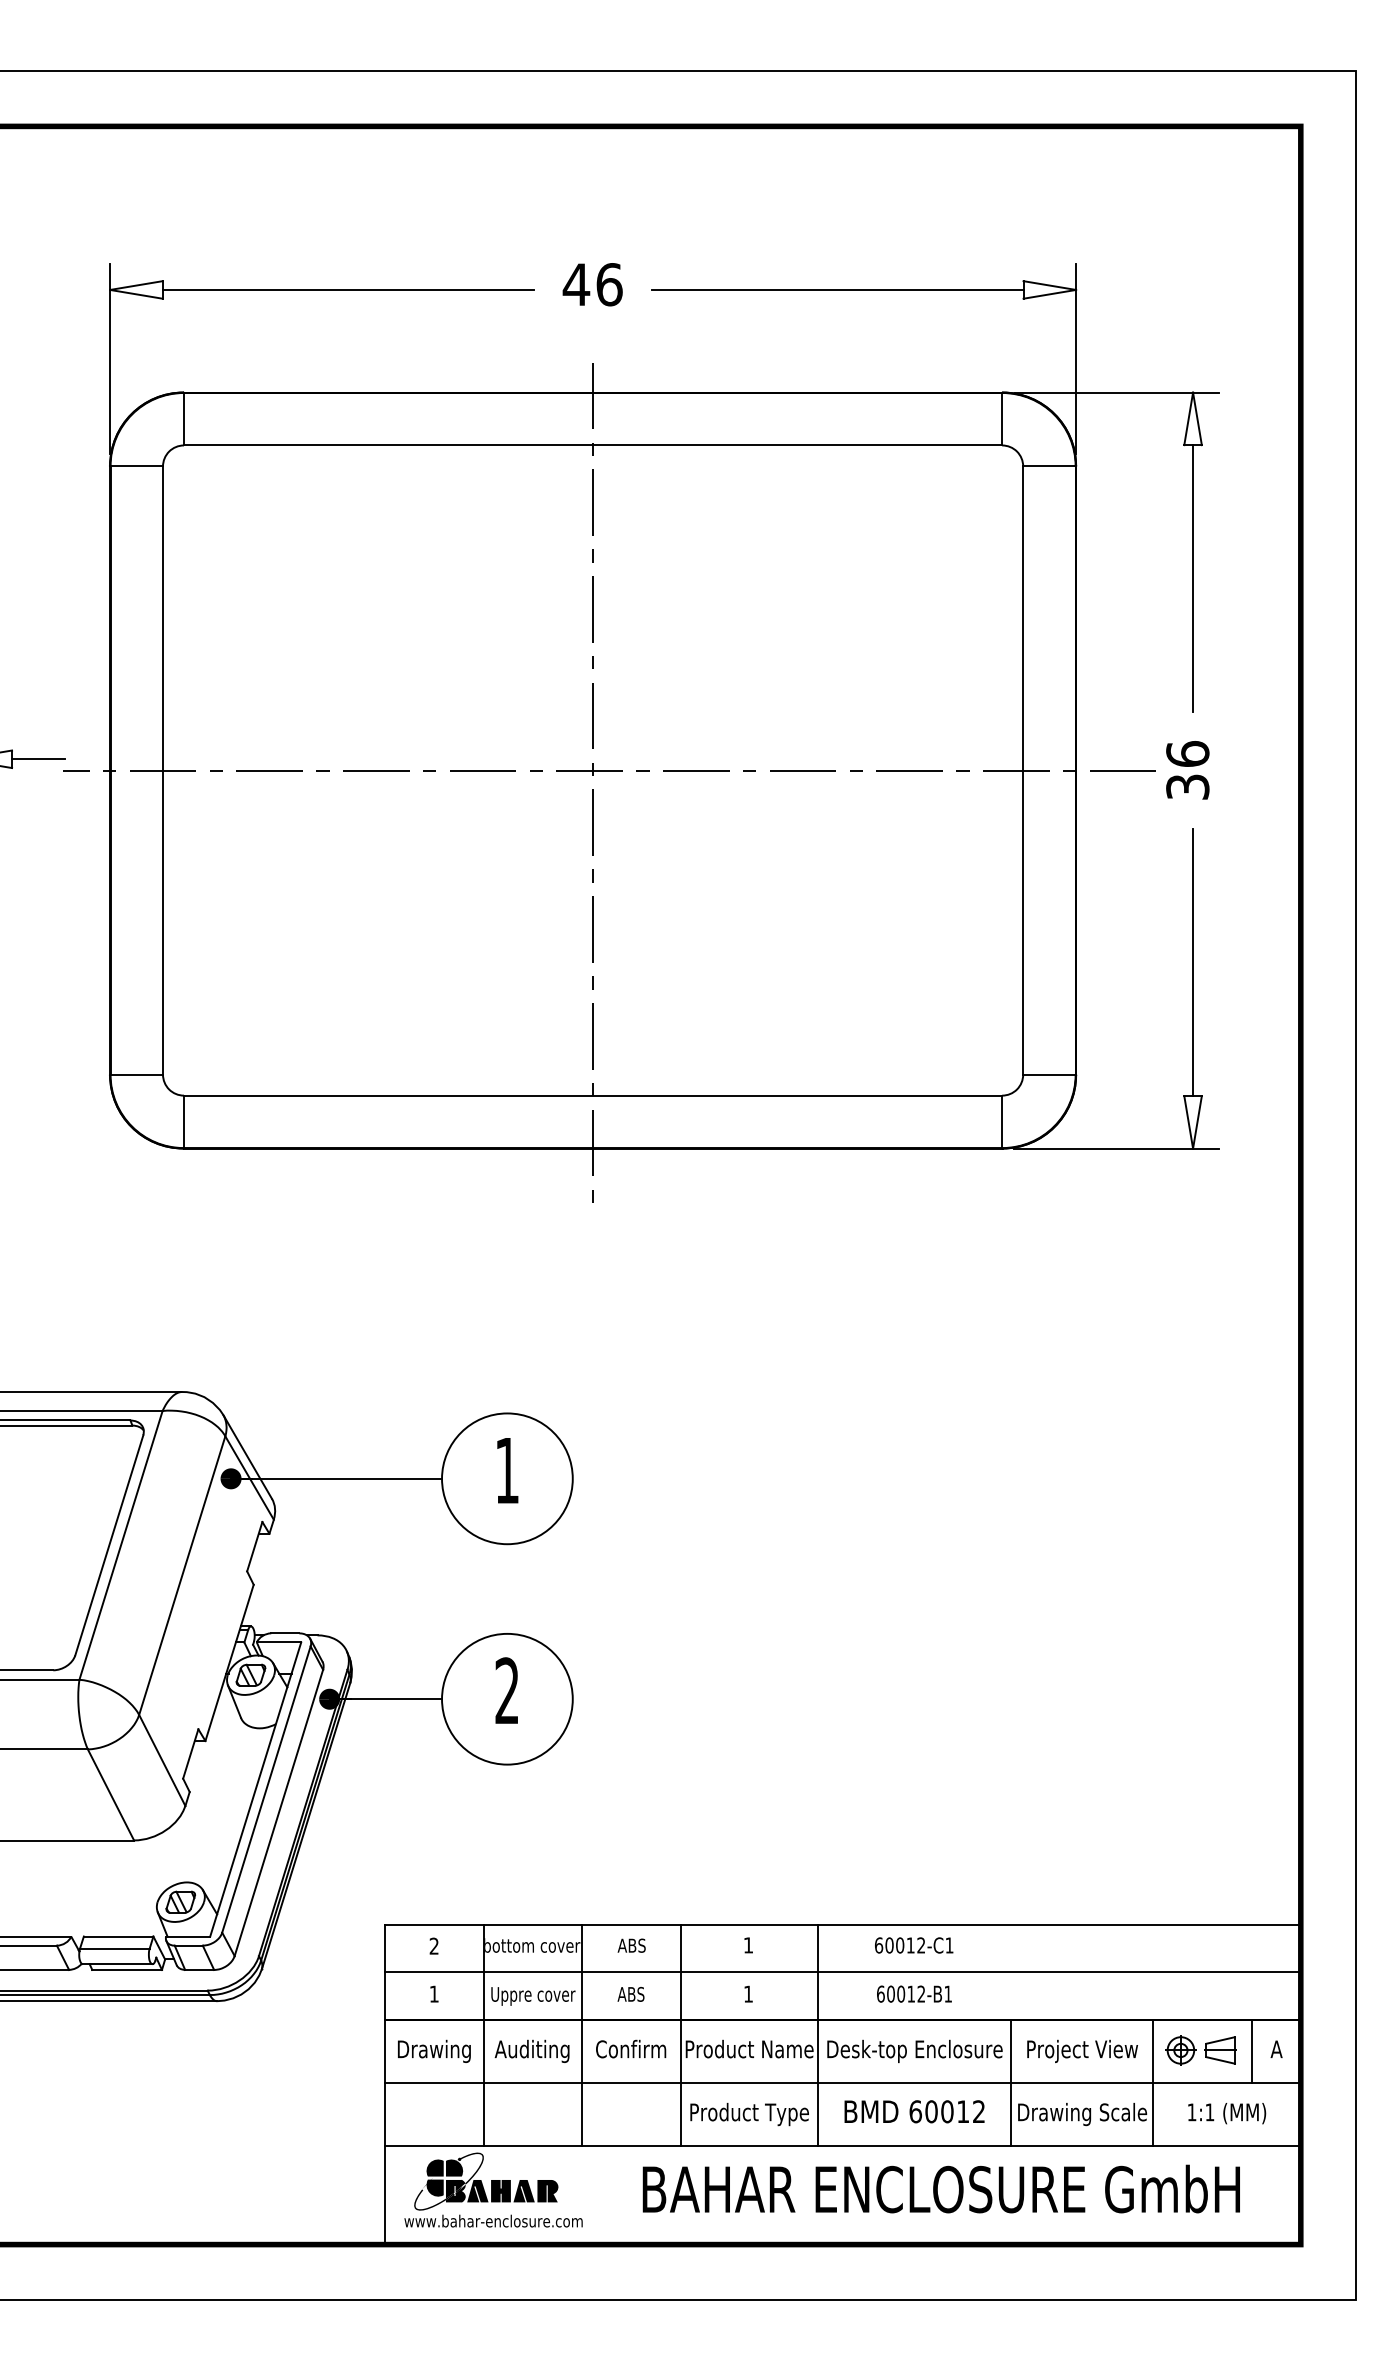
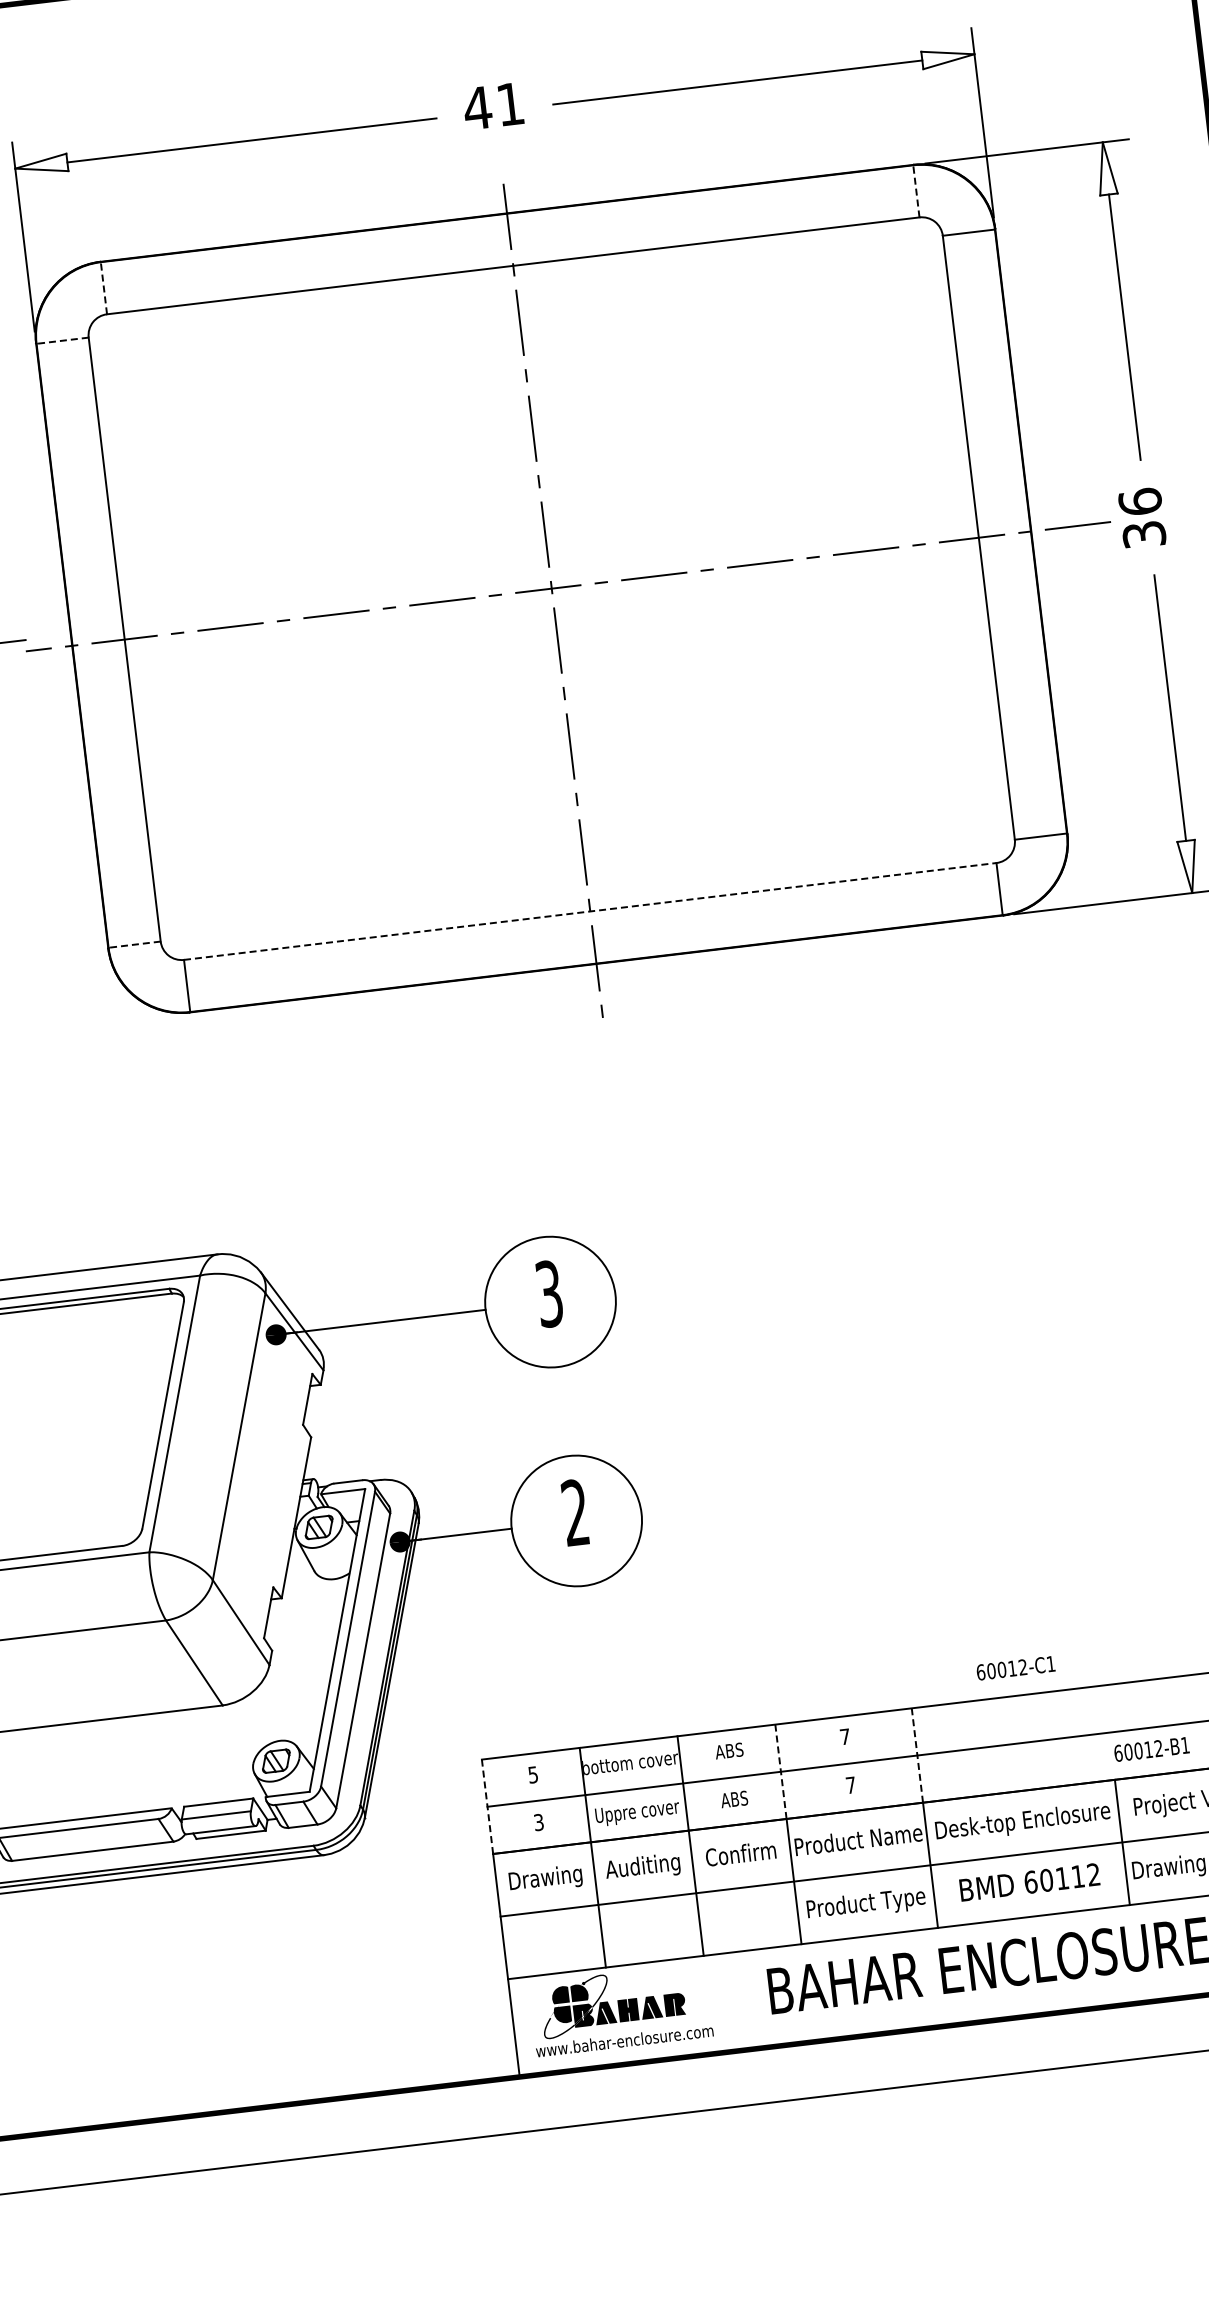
text: (609, 284) -> (510, 104), 46 -> 41
line: (183, 418) -> (103, 287), solid -> dashed
line: (1002, 418) -> (916, 190), solid -> dashed
line: (136, 466) -> (62, 340), solid -> dashed
line: (136, 1074) -> (134, 944), solid -> dashed
line: (593, 1095) -> (590, 911), solid -> dashed
text: (506, 1470) -> (548, 1293), 1 -> 3
text: (433, 1945) -> (532, 1774), 2 -> 5
text: (748, 1945) -> (845, 1736), 1 -> 7
text: (914, 1945) -> (1016, 1668), moved
line: (385, 1972) -> (487, 1806), solid -> dashed
line: (680, 1972) -> (780, 1771), solid -> dashed
line: (818, 1972) -> (917, 1755), solid -> dashed
text: (433, 1993) -> (538, 1821), 1 -> 3
text: (748, 1993) -> (850, 1784), 1 -> 7
text: (914, 1993) -> (1151, 1748), moved
text: (947, 2111) -> (1062, 1878), 60012 -> 60112

